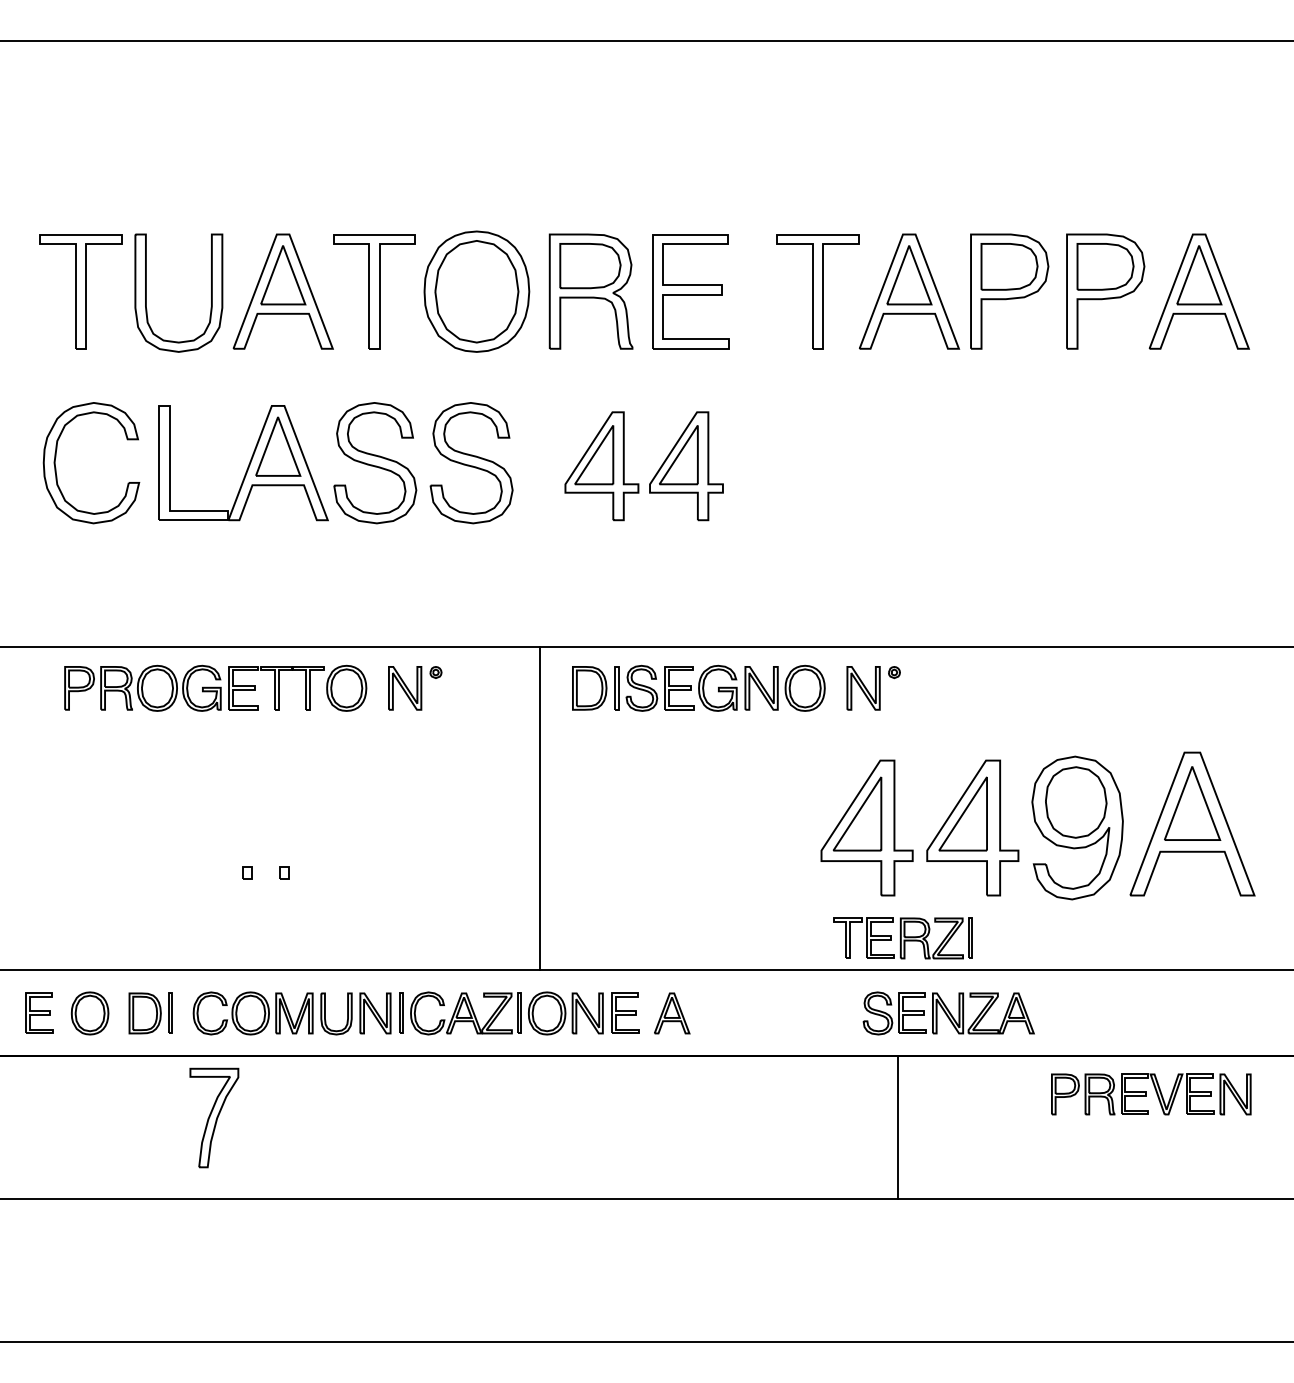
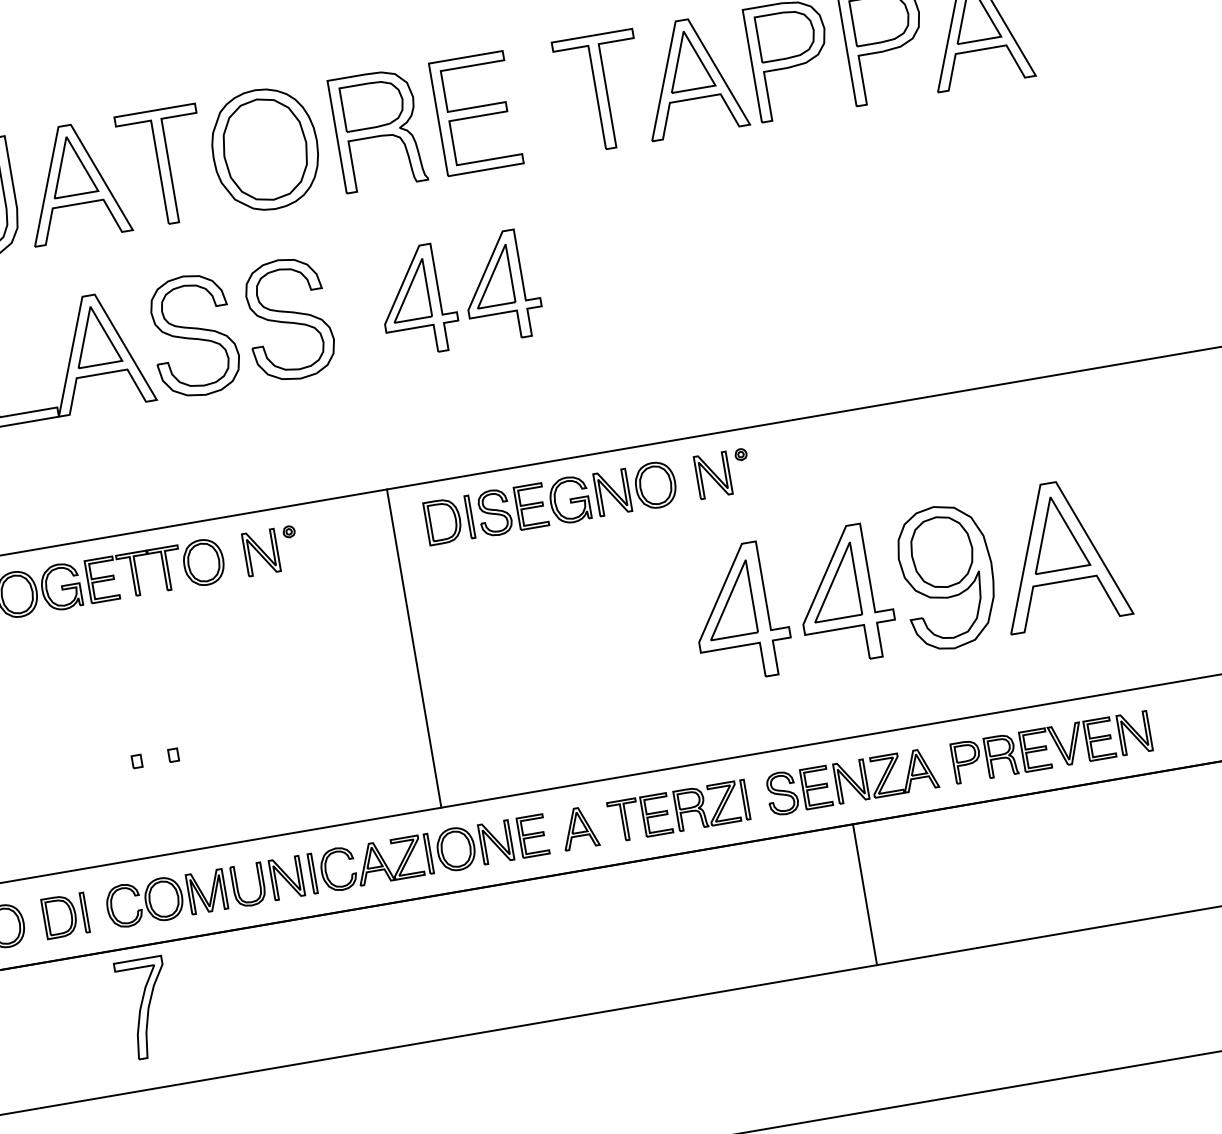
part: (902, 938) -> (678, 811), moved
part: (1151, 1094) -> (1051, 747), moved
line: (897, 1126) -> (864, 894), moved

